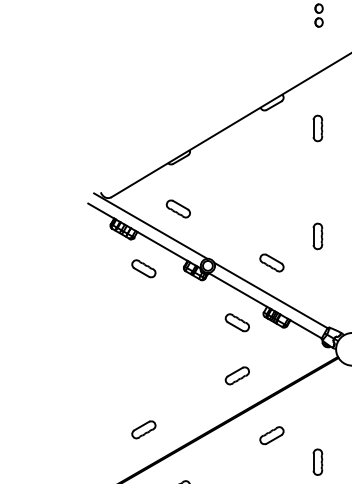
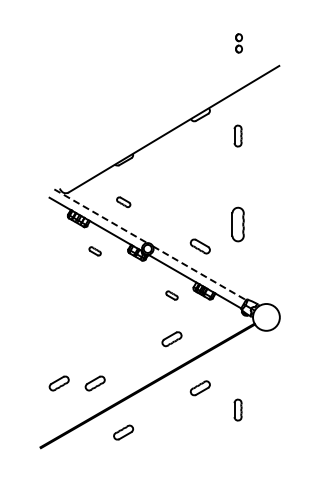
part: (178, 209) -> (123, 202), size x0.7
line: (150, 226) -> (100, 216), solid -> dashed
part: (317, 236) -> (237, 224), size x1.6
part: (143, 269) -> (94, 251), size x0.6
line: (270, 295) -> (199, 273), solid -> dashed
part: (236, 322) -> (171, 295), size x0.6
part: (99, 429) -> (58, 383), added

